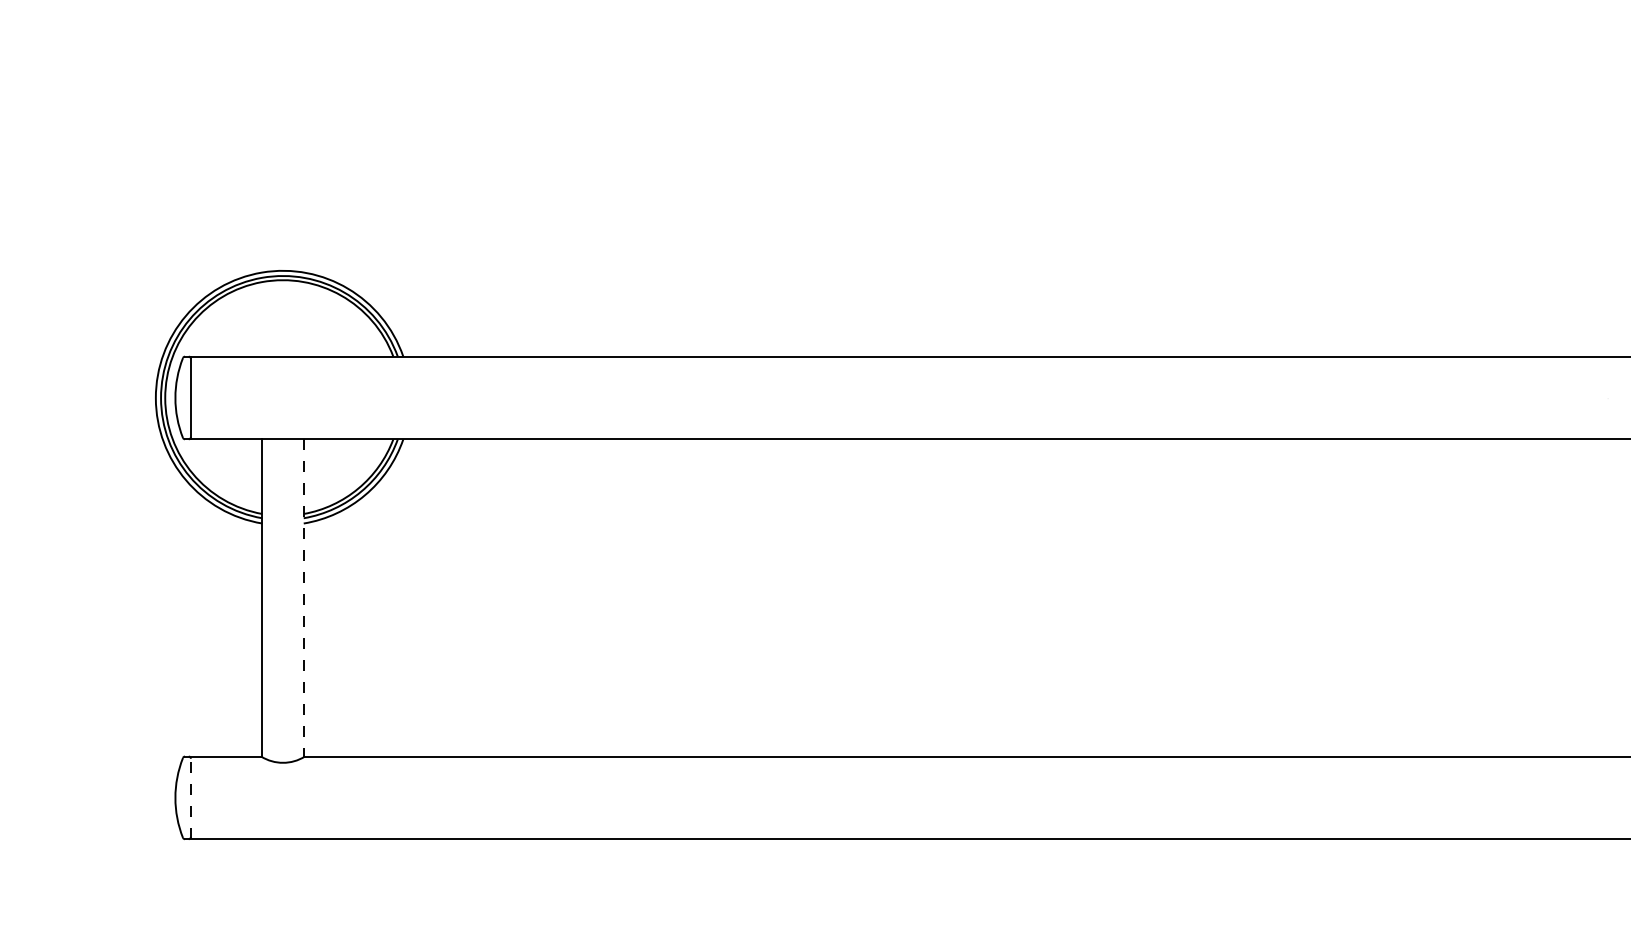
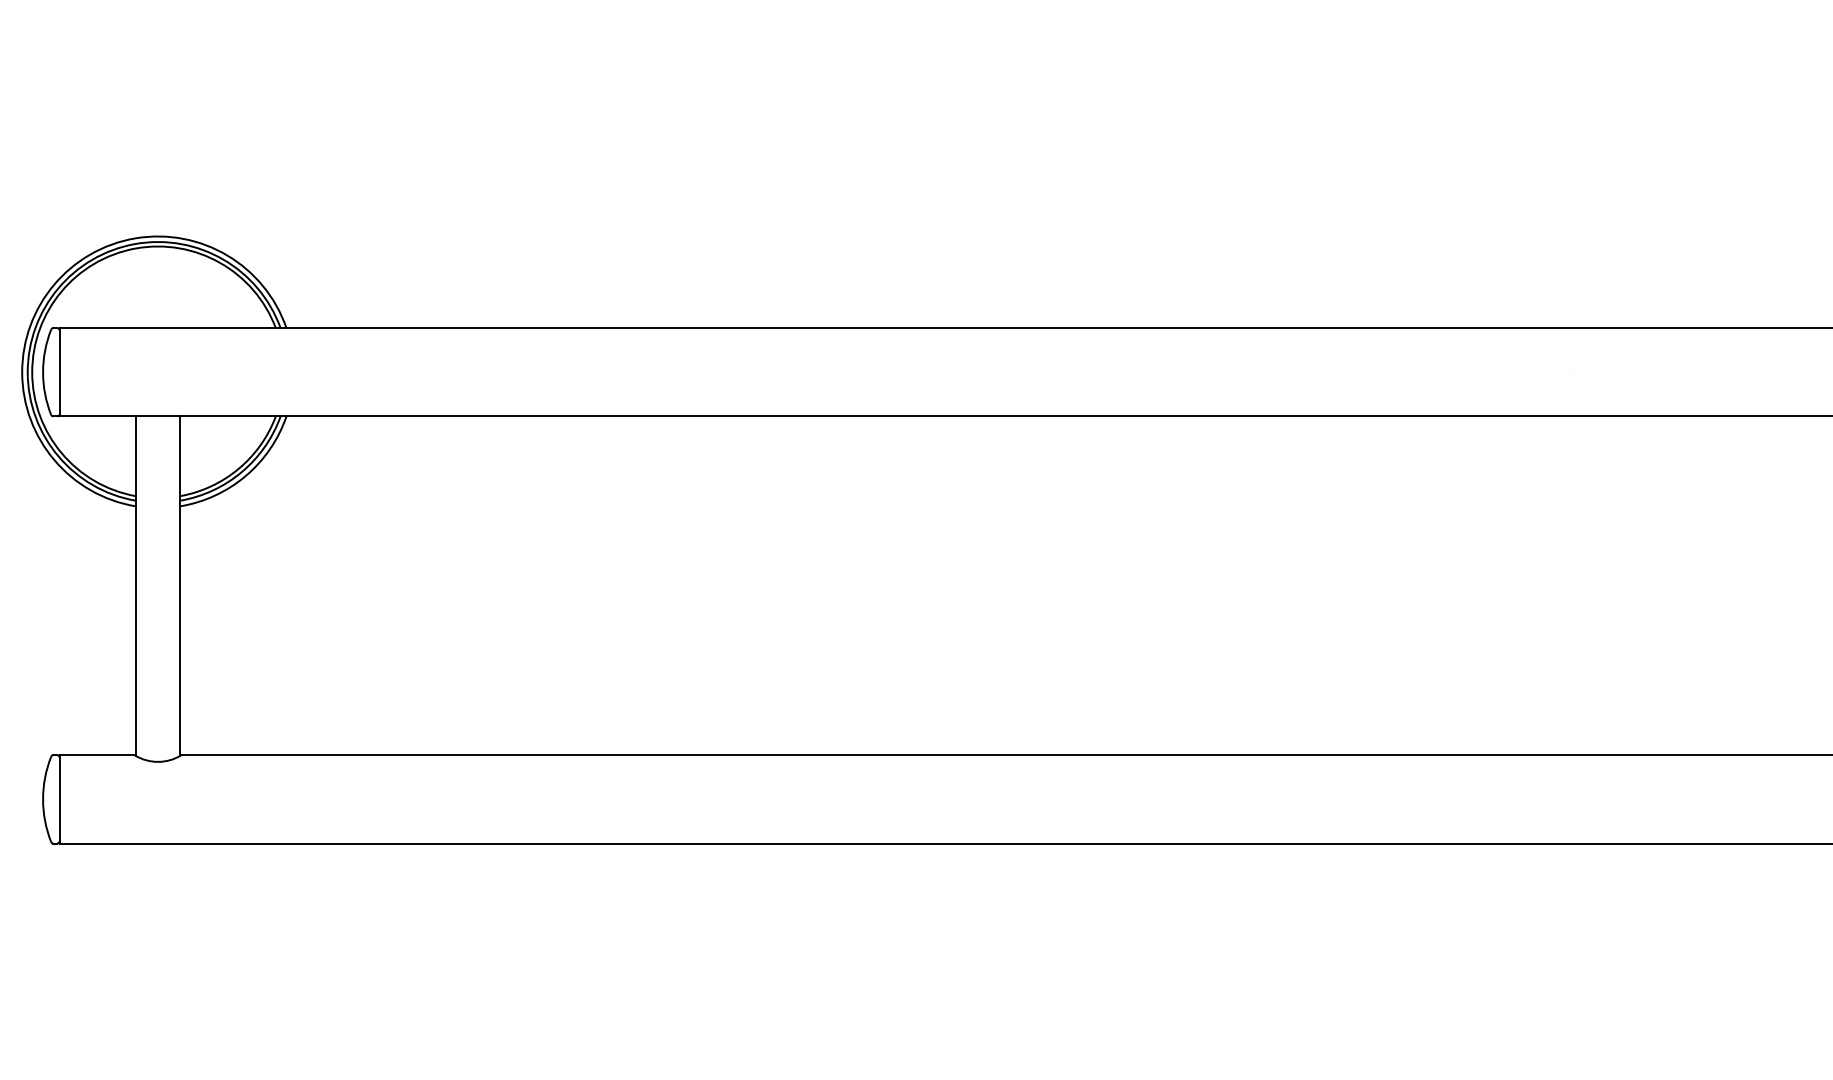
line: (304, 598) -> (180, 586), dashed -> solid
line: (190, 797) -> (59, 798), dashed -> solid

